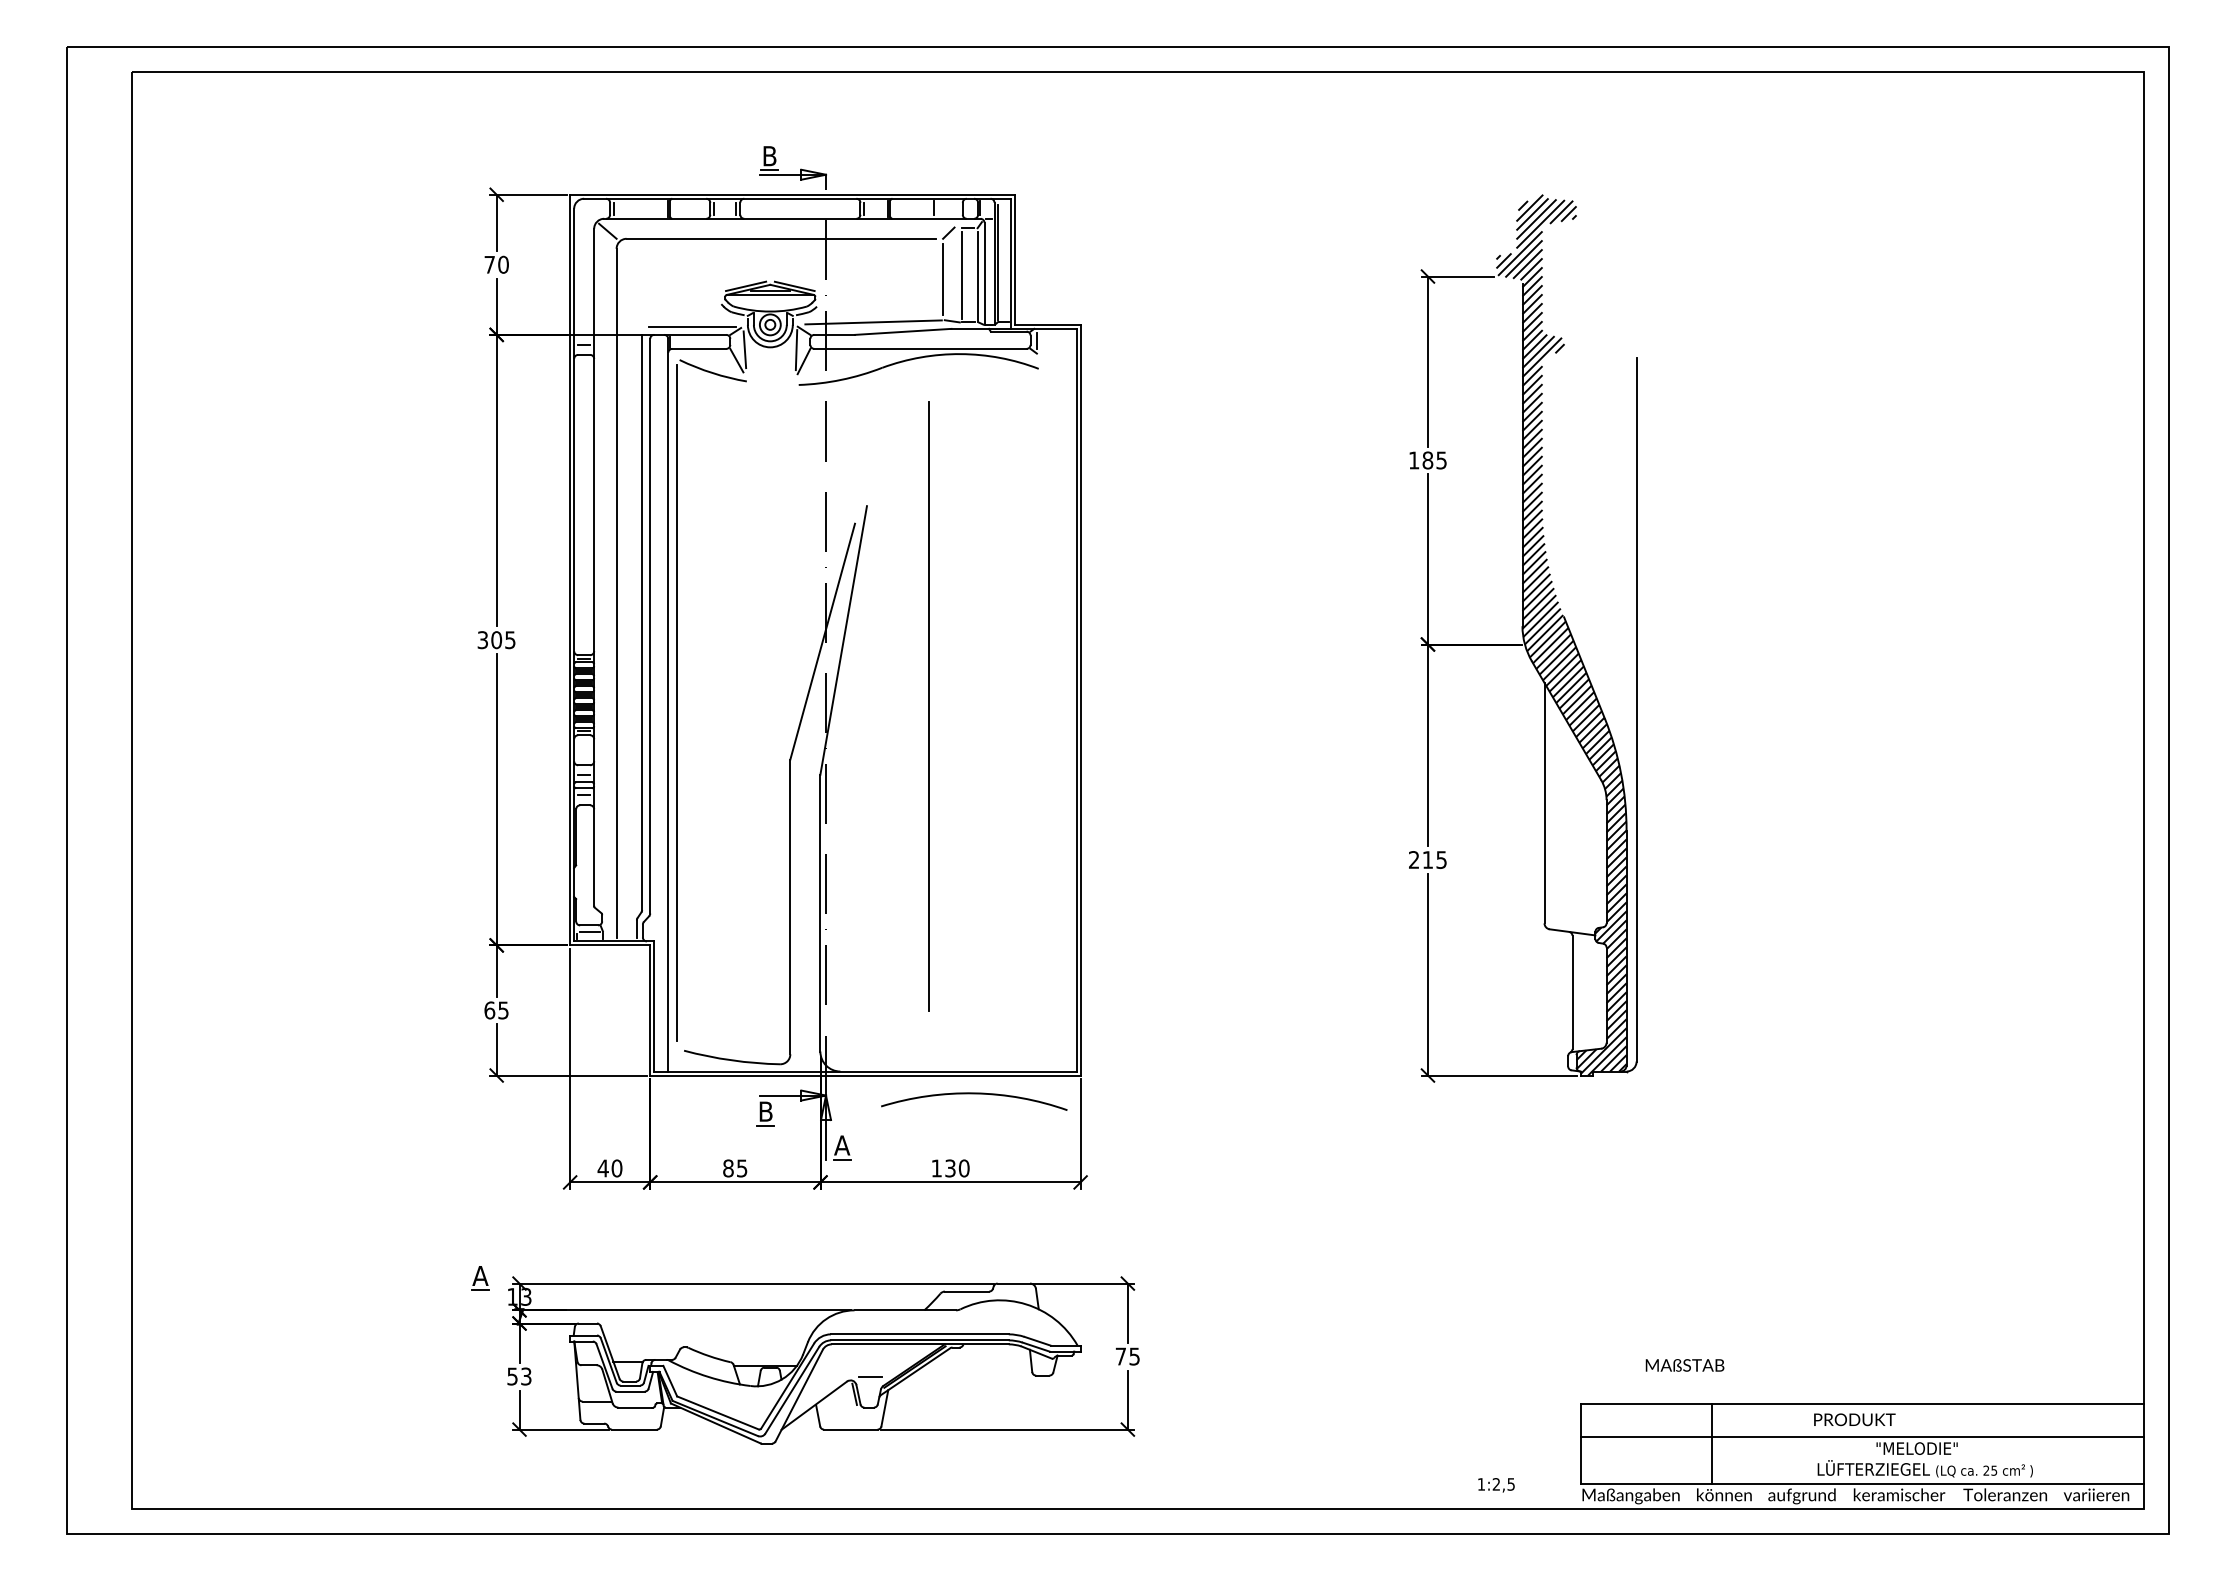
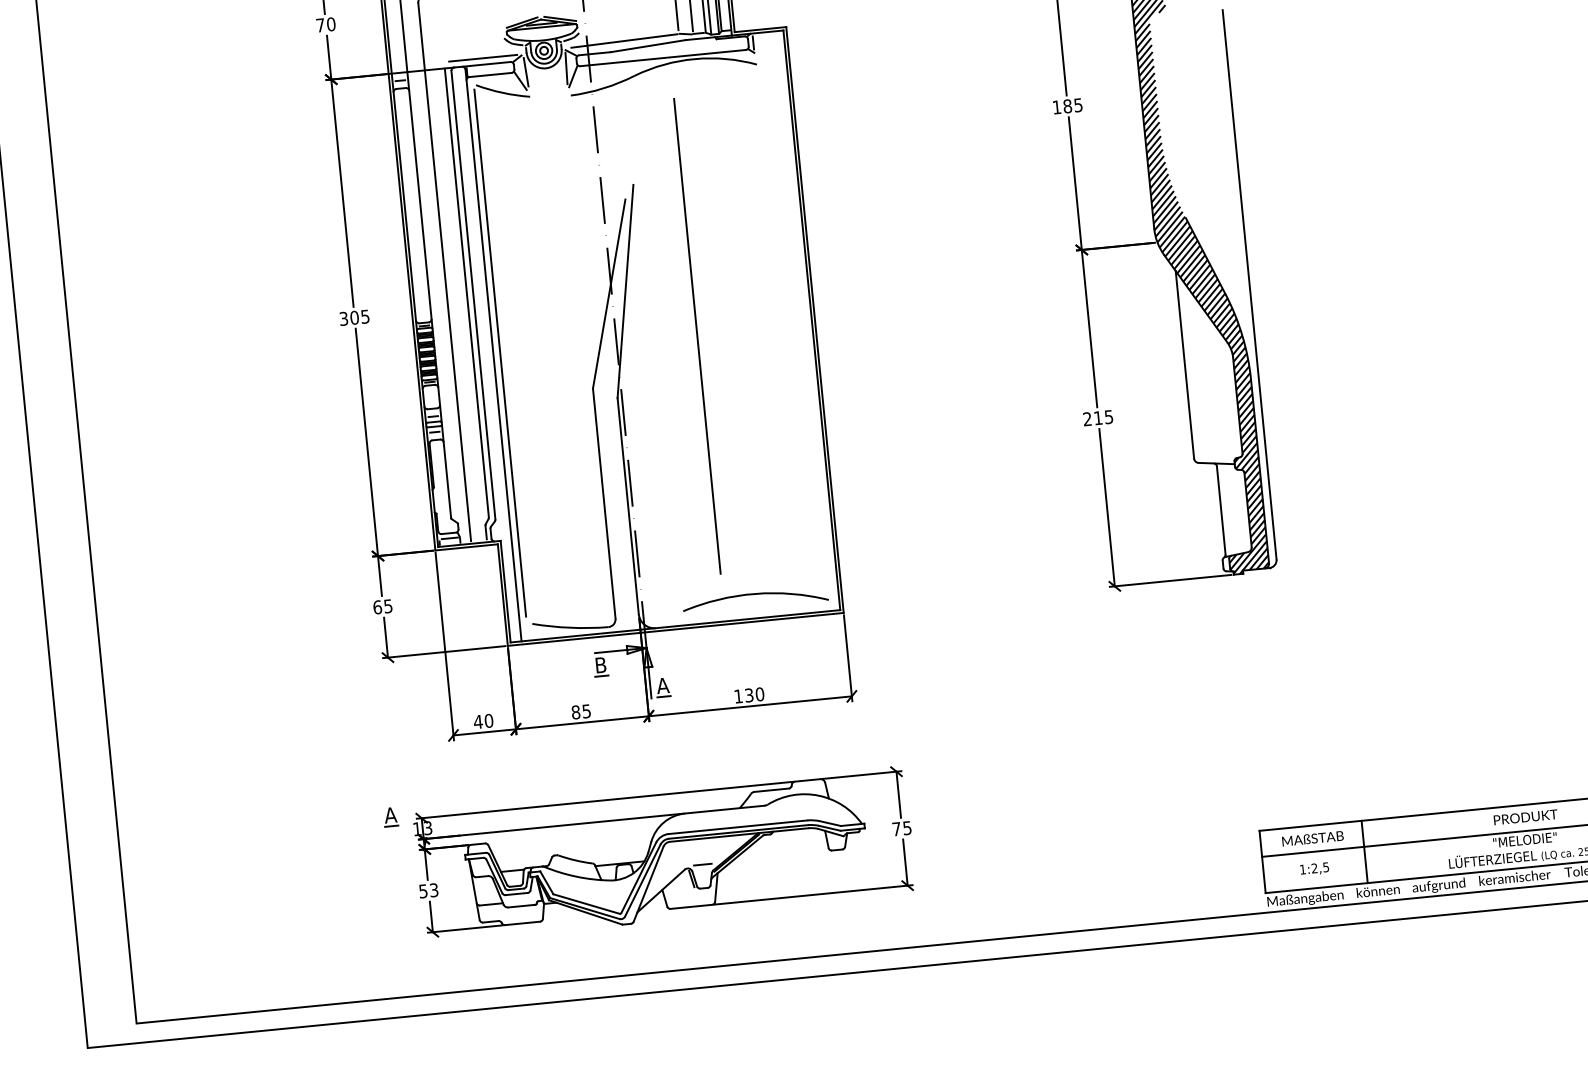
arc: (974, 1094) -> (755, 594), moved
text: (1684, 1365) -> (1312, 838), moved
text: (1854, 1419) -> (1525, 817), moved
text: (1496, 1485) -> (1314, 869), moved

